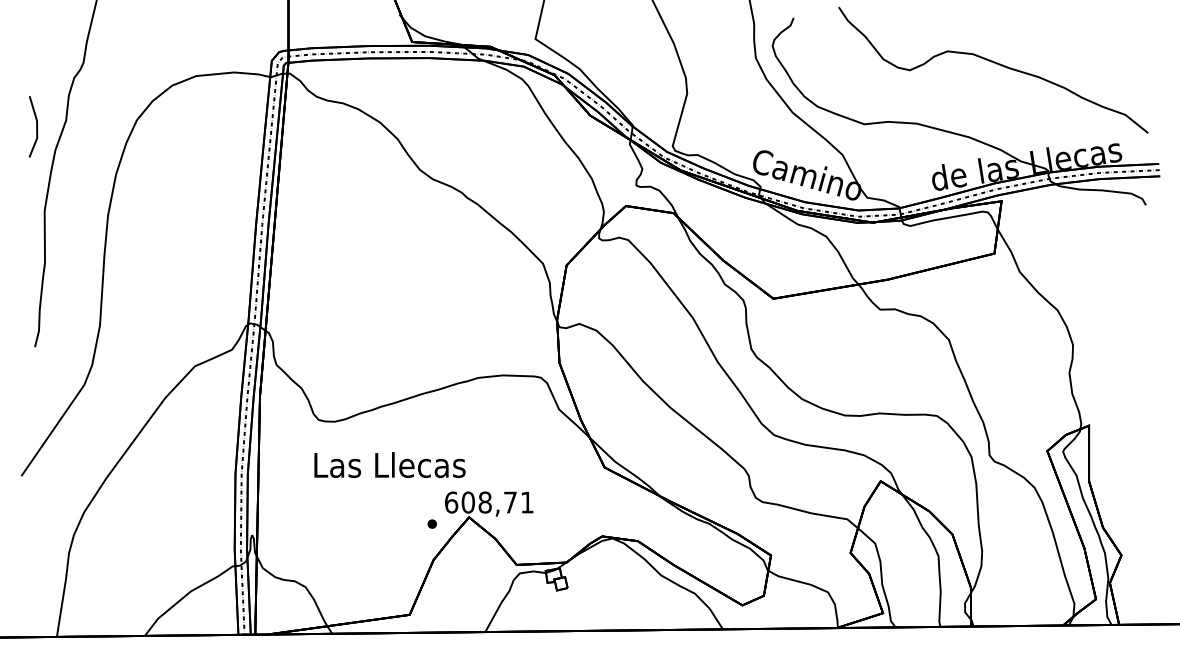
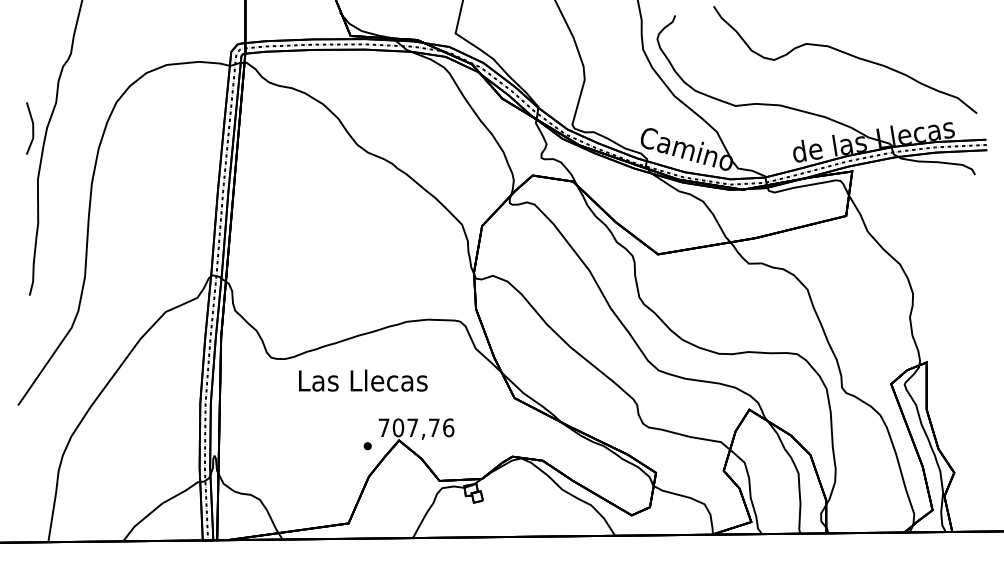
line: (36, 126) -> (32, 128), moved
text: (389, 464) -> (362, 380), moved
text: (489, 502) -> (416, 427), 608,71 -> 707,76

